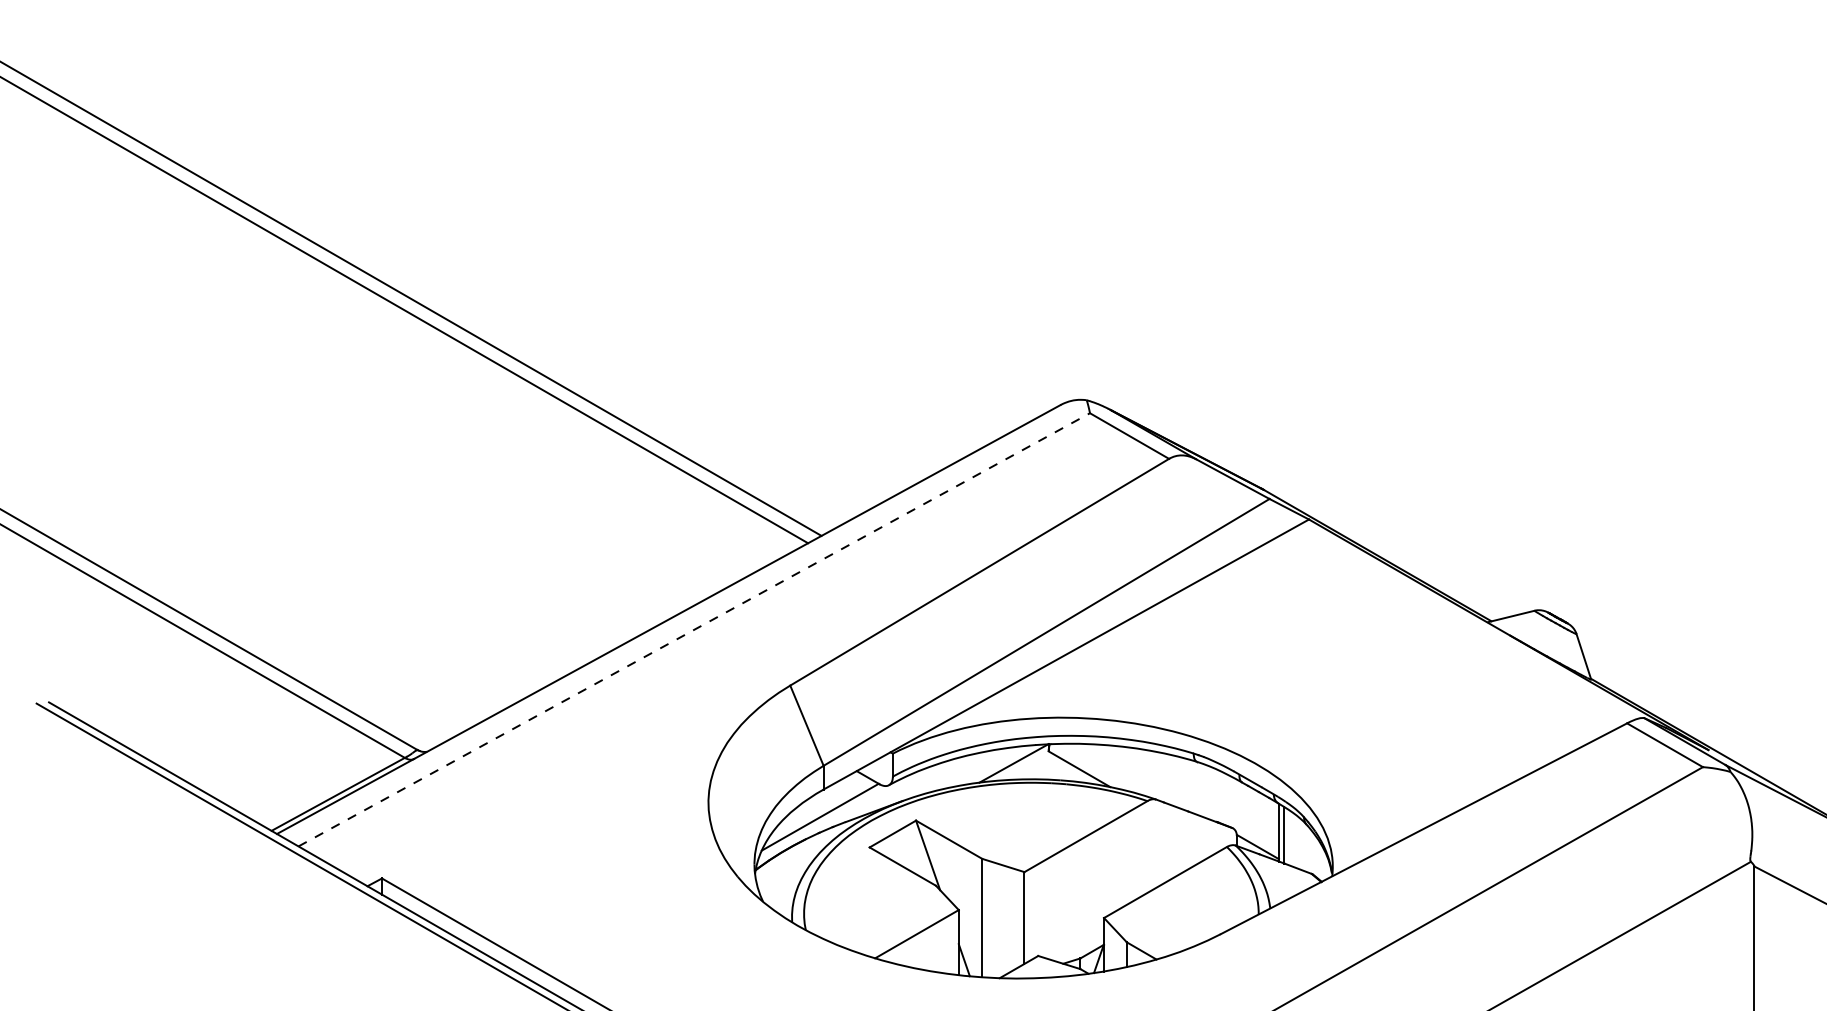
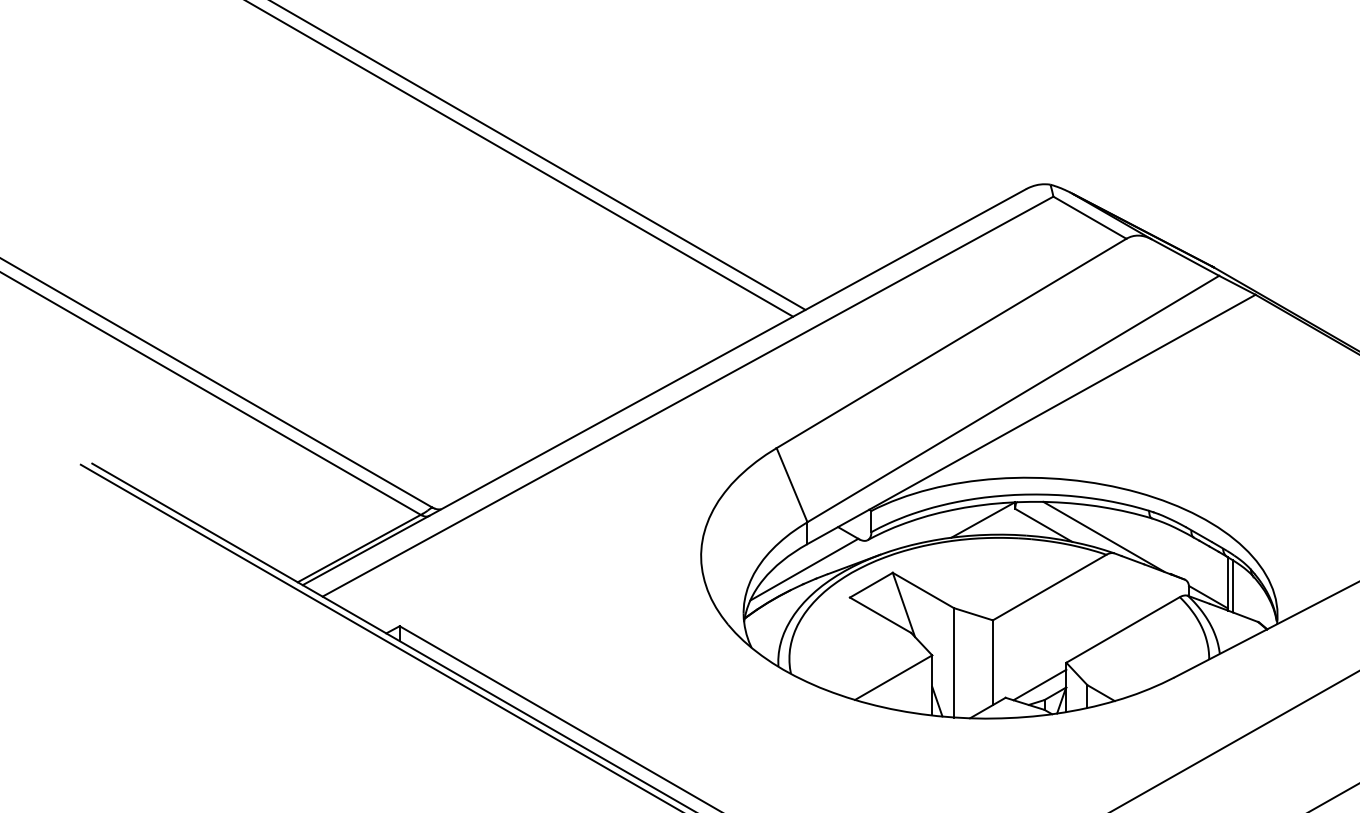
line: (694, 629) -> (688, 396), dashed -> solid
line: (1144, 781) -> (1103, 536), added
line: (1075, 941) -> (1040, 684), added

